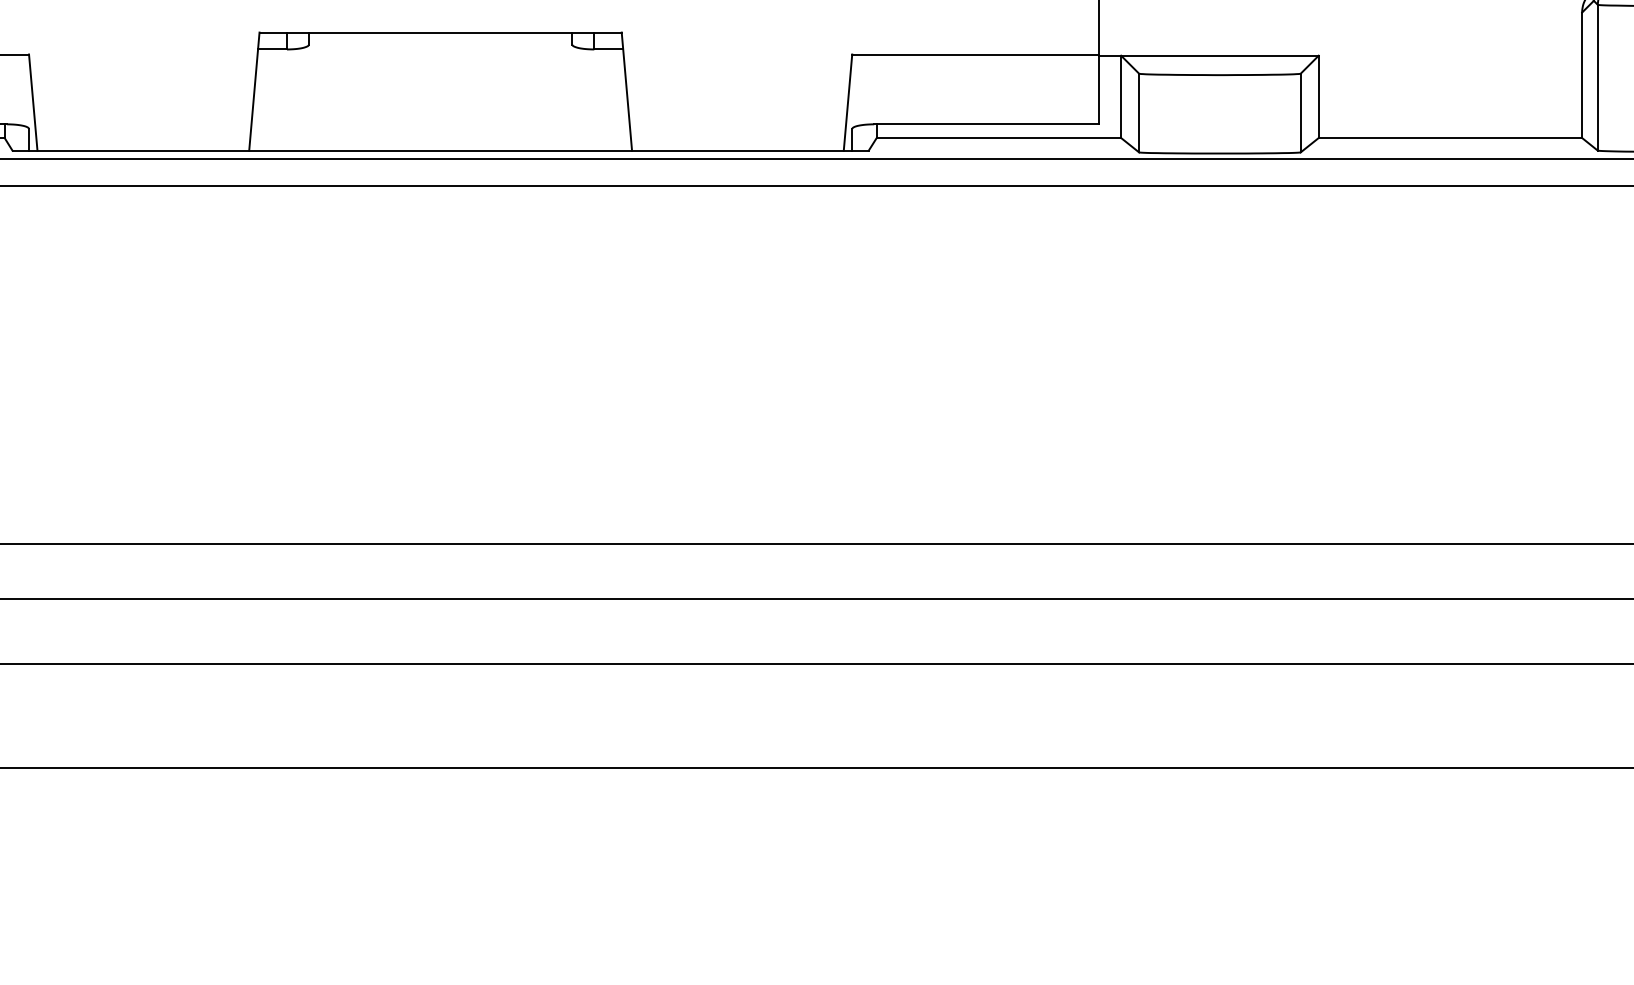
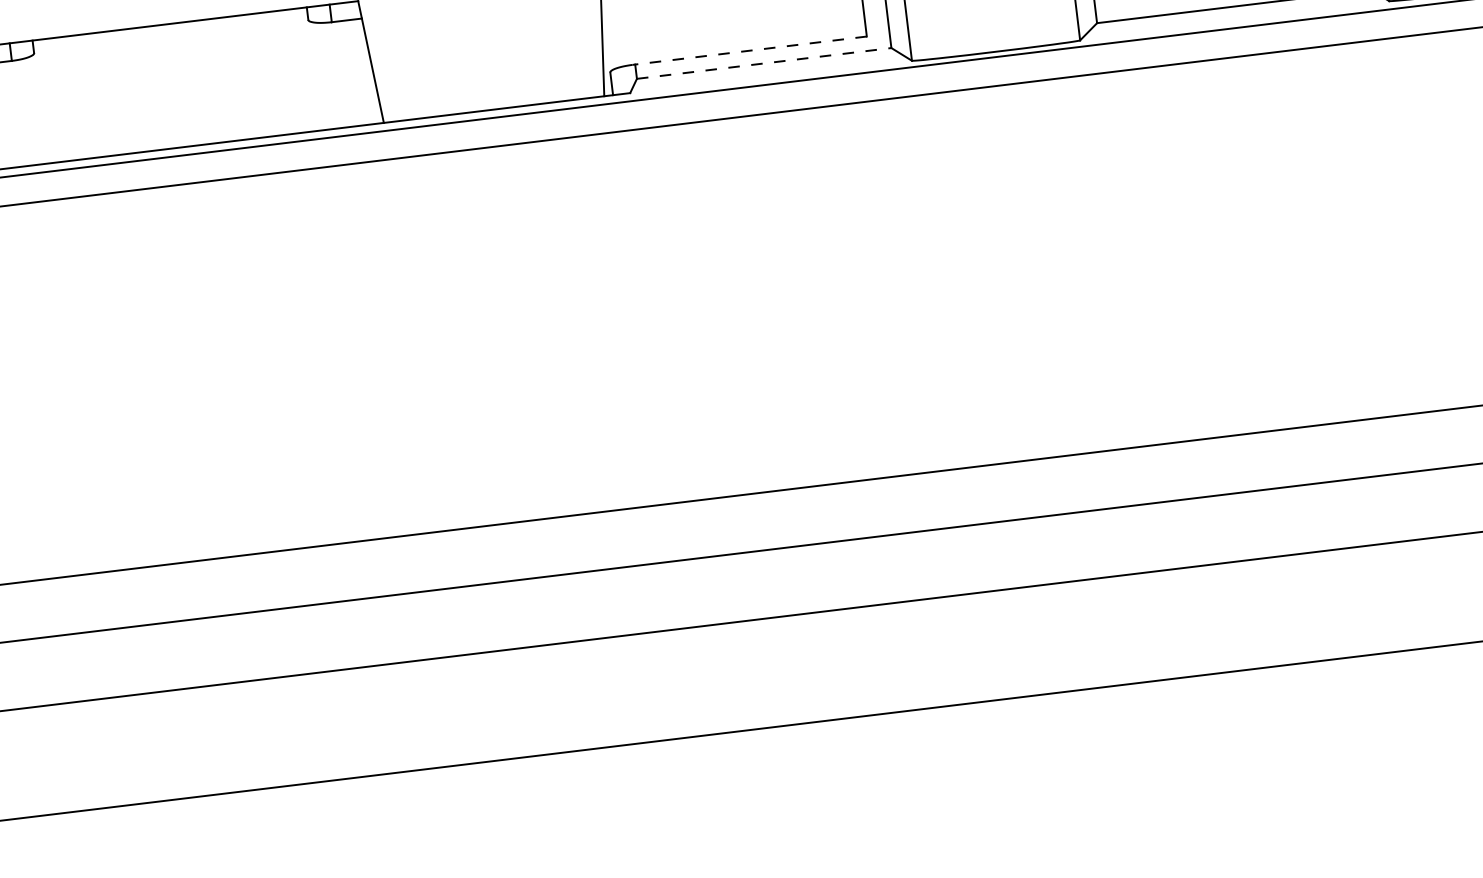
line: (986, 124) -> (749, 50), solid -> dashed
line: (999, 138) -> (764, 63), solid -> dashed

